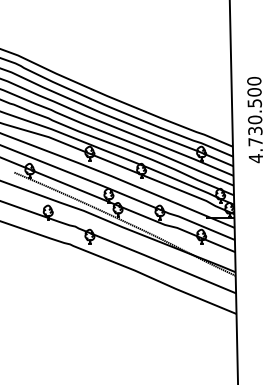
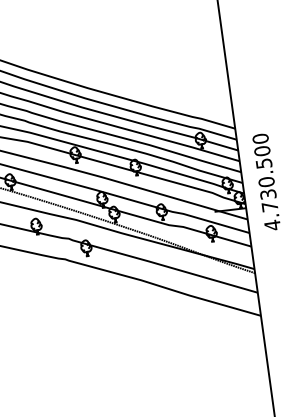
text: (254, 120) -> (265, 182), moved

